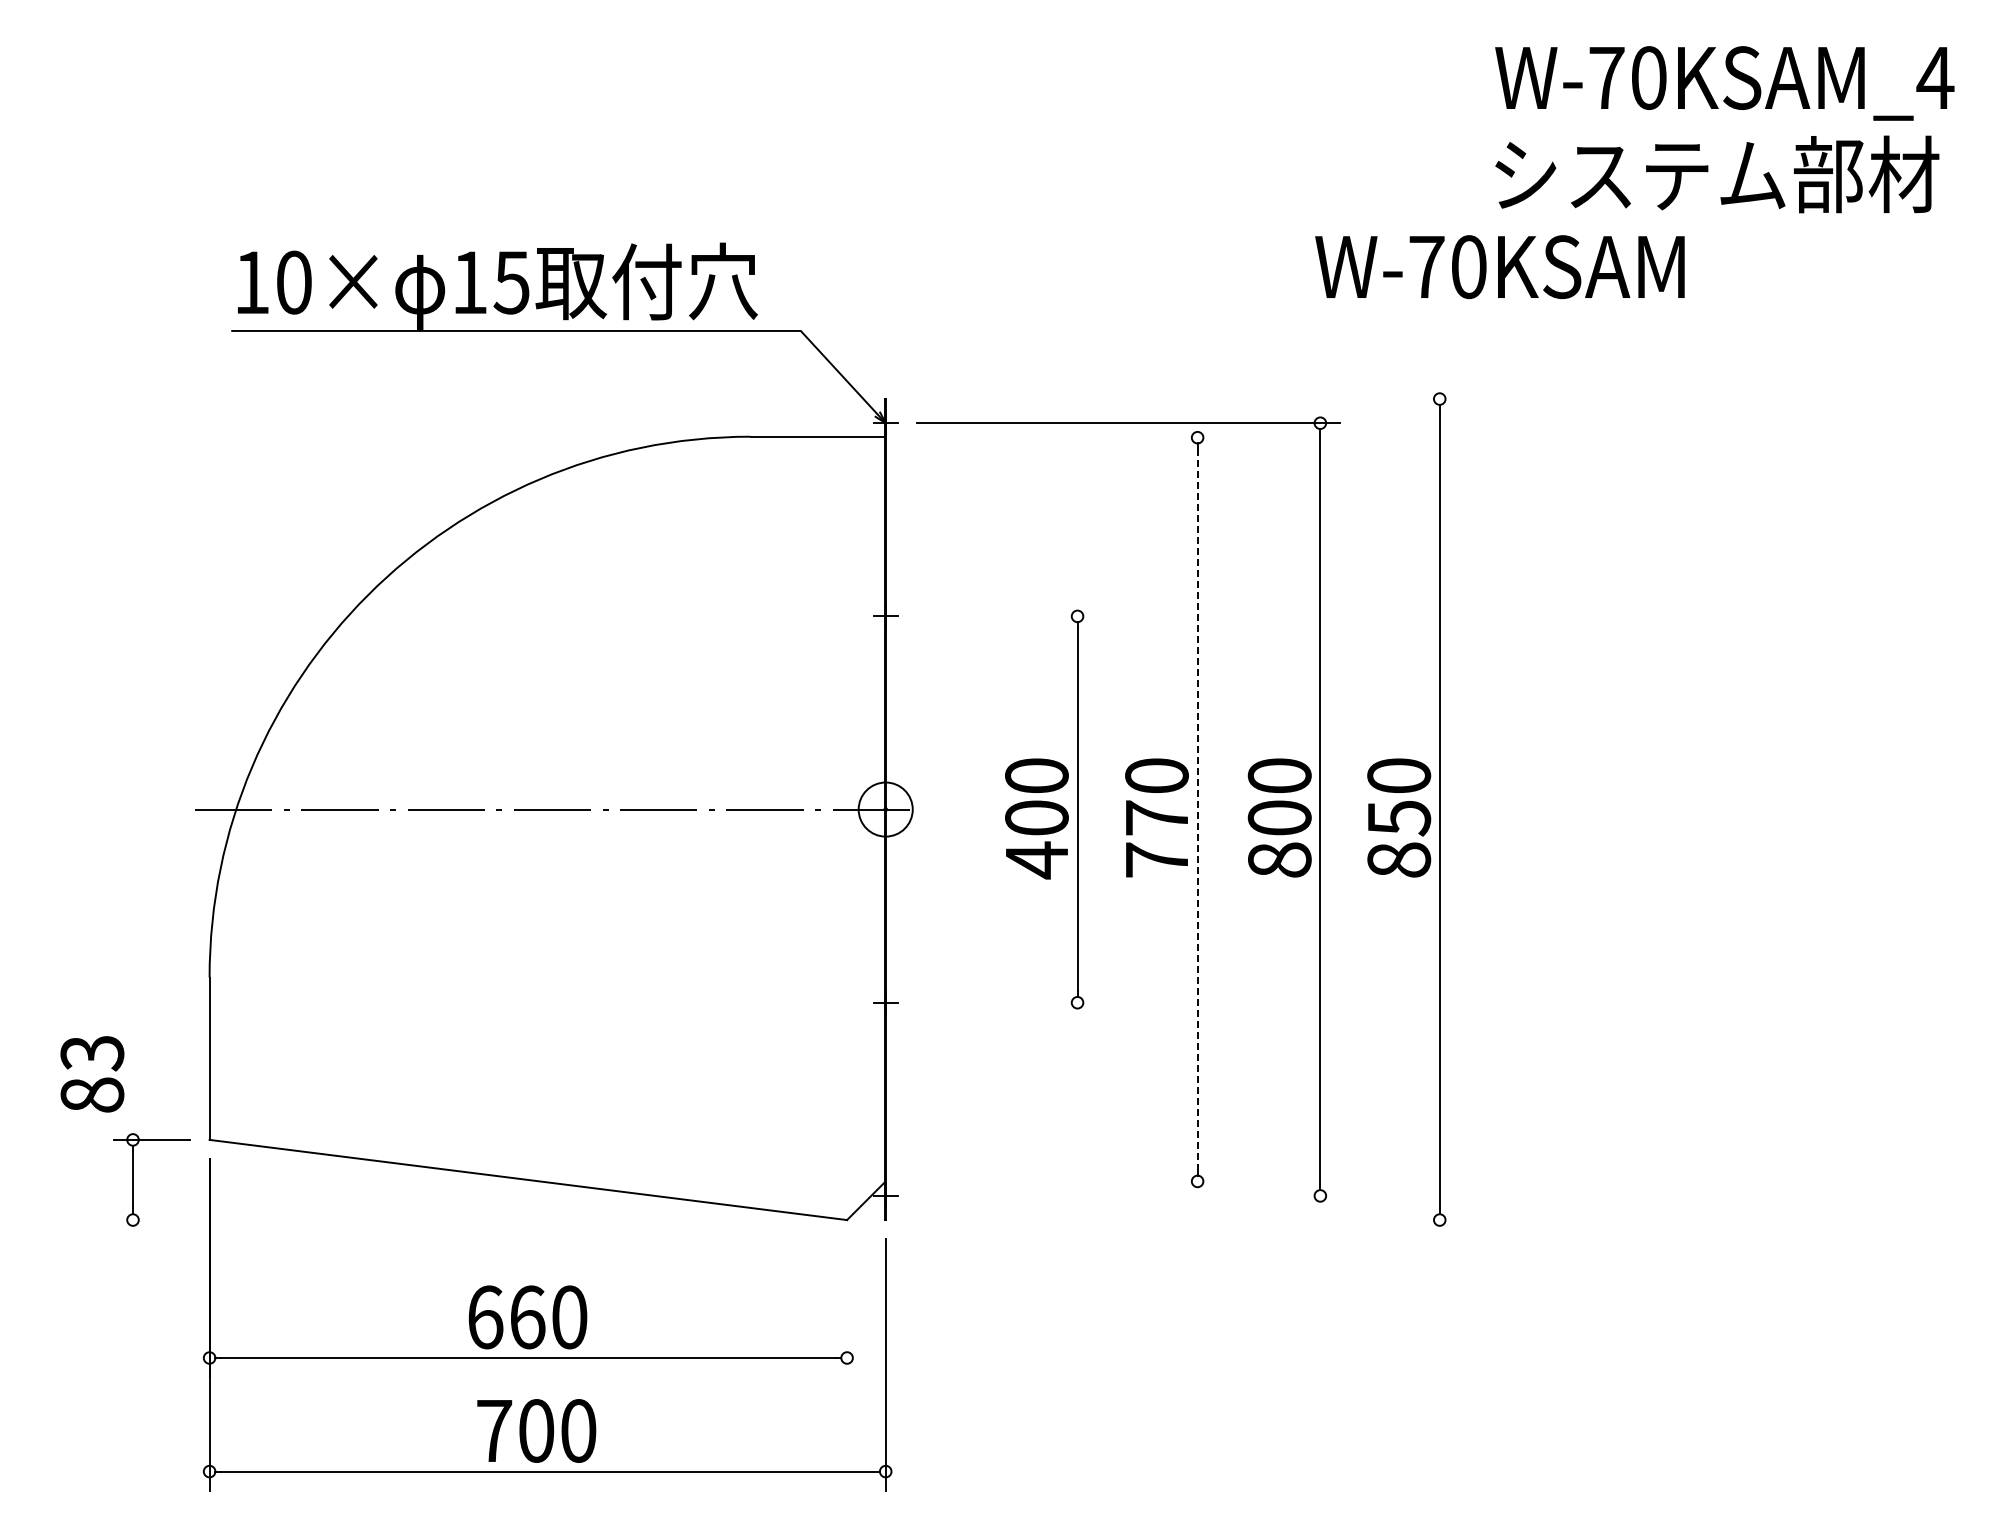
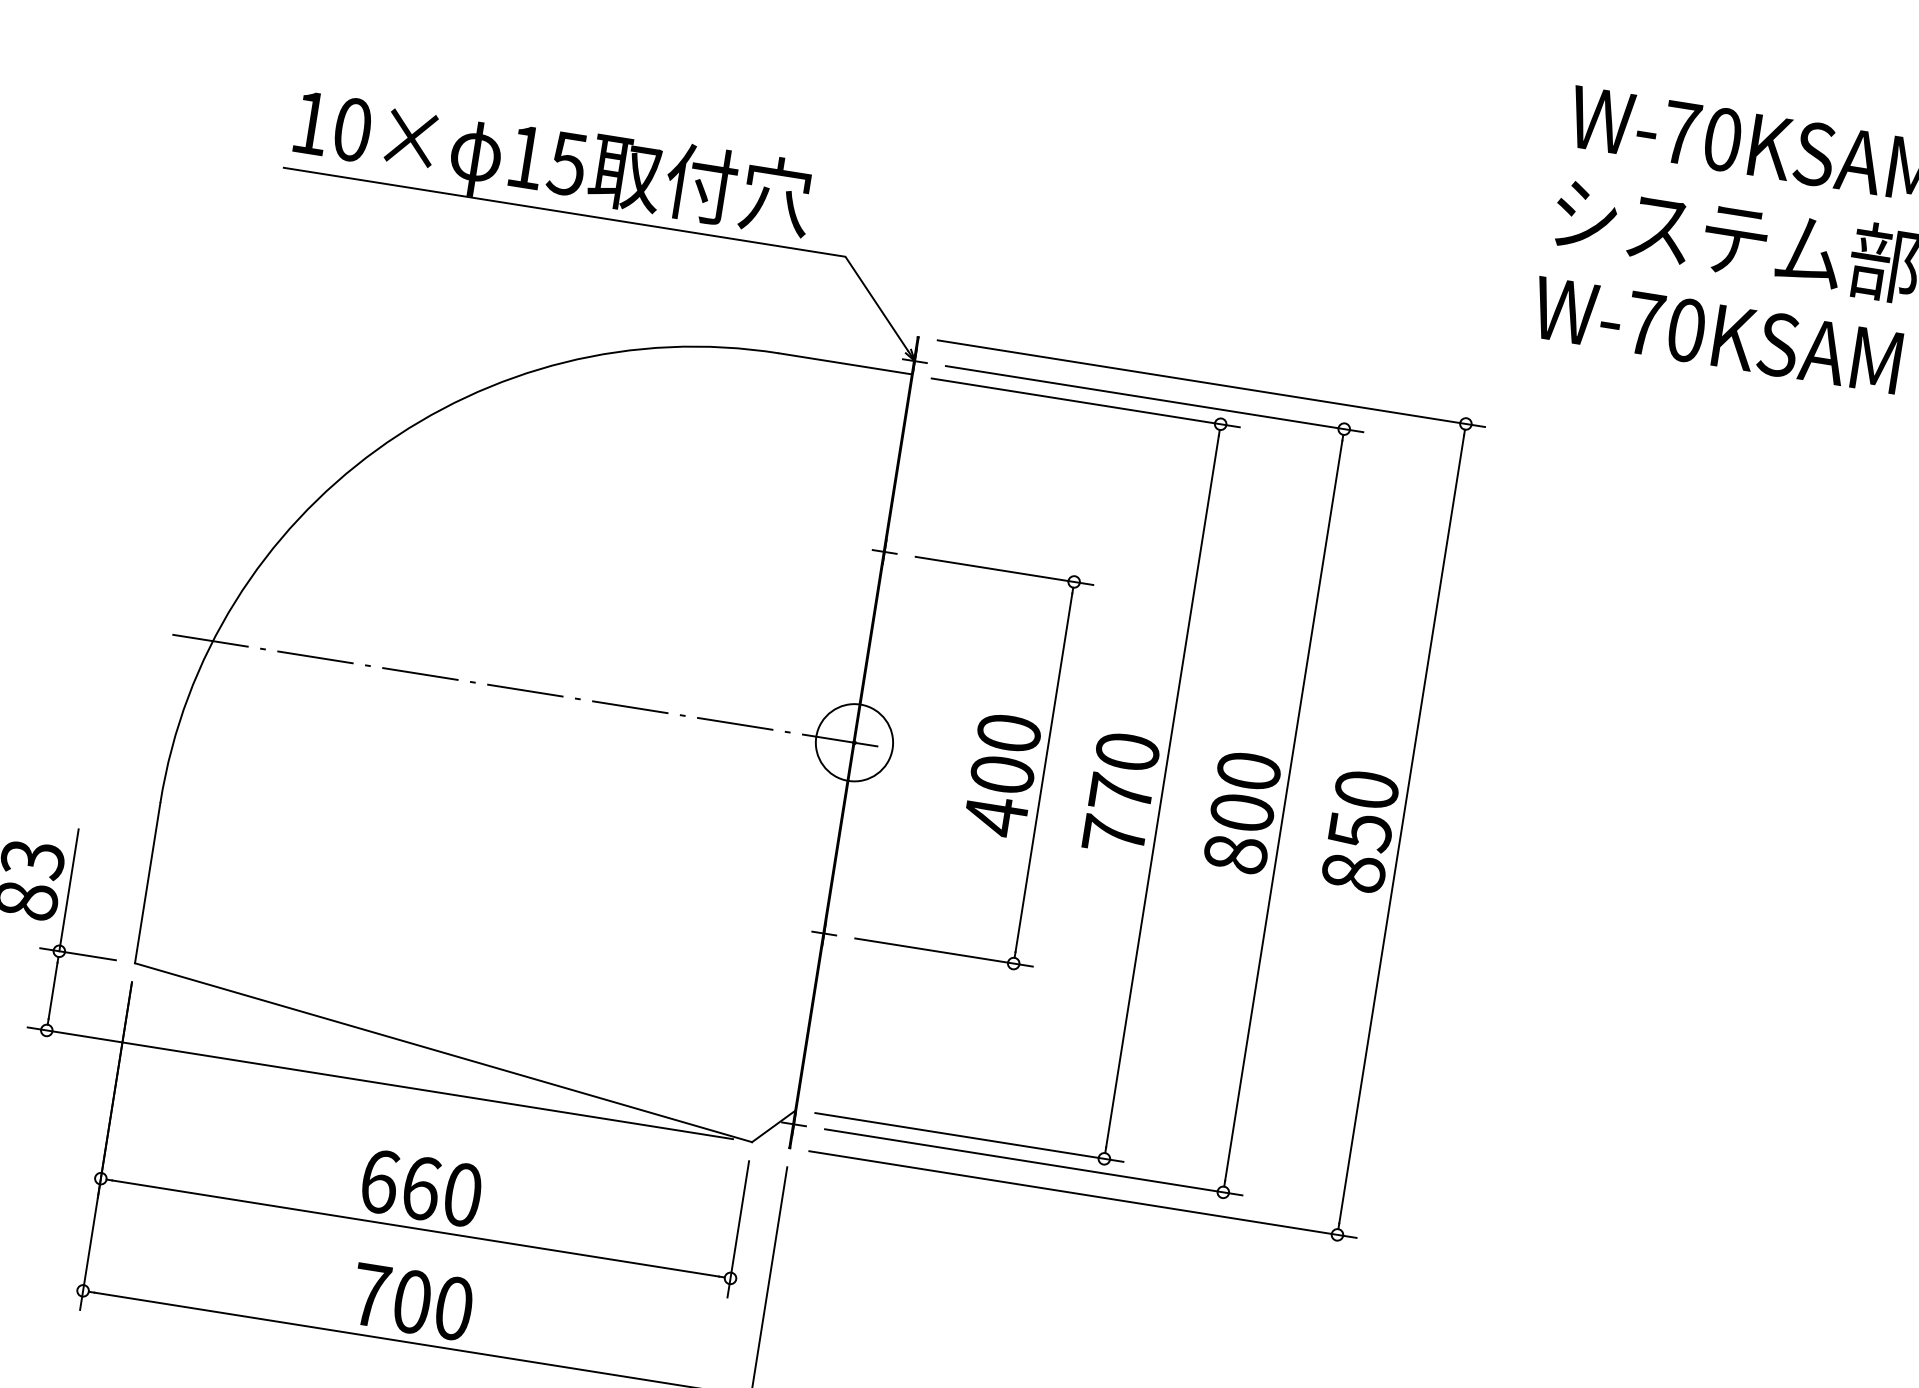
text: (1499, 267) -> (1716, 335), moved
line: (1182, 399) -> (1211, 384), added
line: (1060, 437) -> (1085, 402), added
line: (1006, 616) -> (1003, 570), added
circle: (885, 809) -> (854, 742), size x1.43
line: (1197, 810) -> (1162, 792), dashed -> solid
line: (1006, 1002) -> (943, 952), added
line: (133, 1077) -> (69, 889), added
line: (1060, 1181) -> (968, 1137), added
line: (1128, 1195) -> (1033, 1161), added
line: (470, 1220) -> (380, 1083), added
line: (1182, 1220) -> (1083, 1195), added
line: (847, 1308) -> (738, 1229), added

